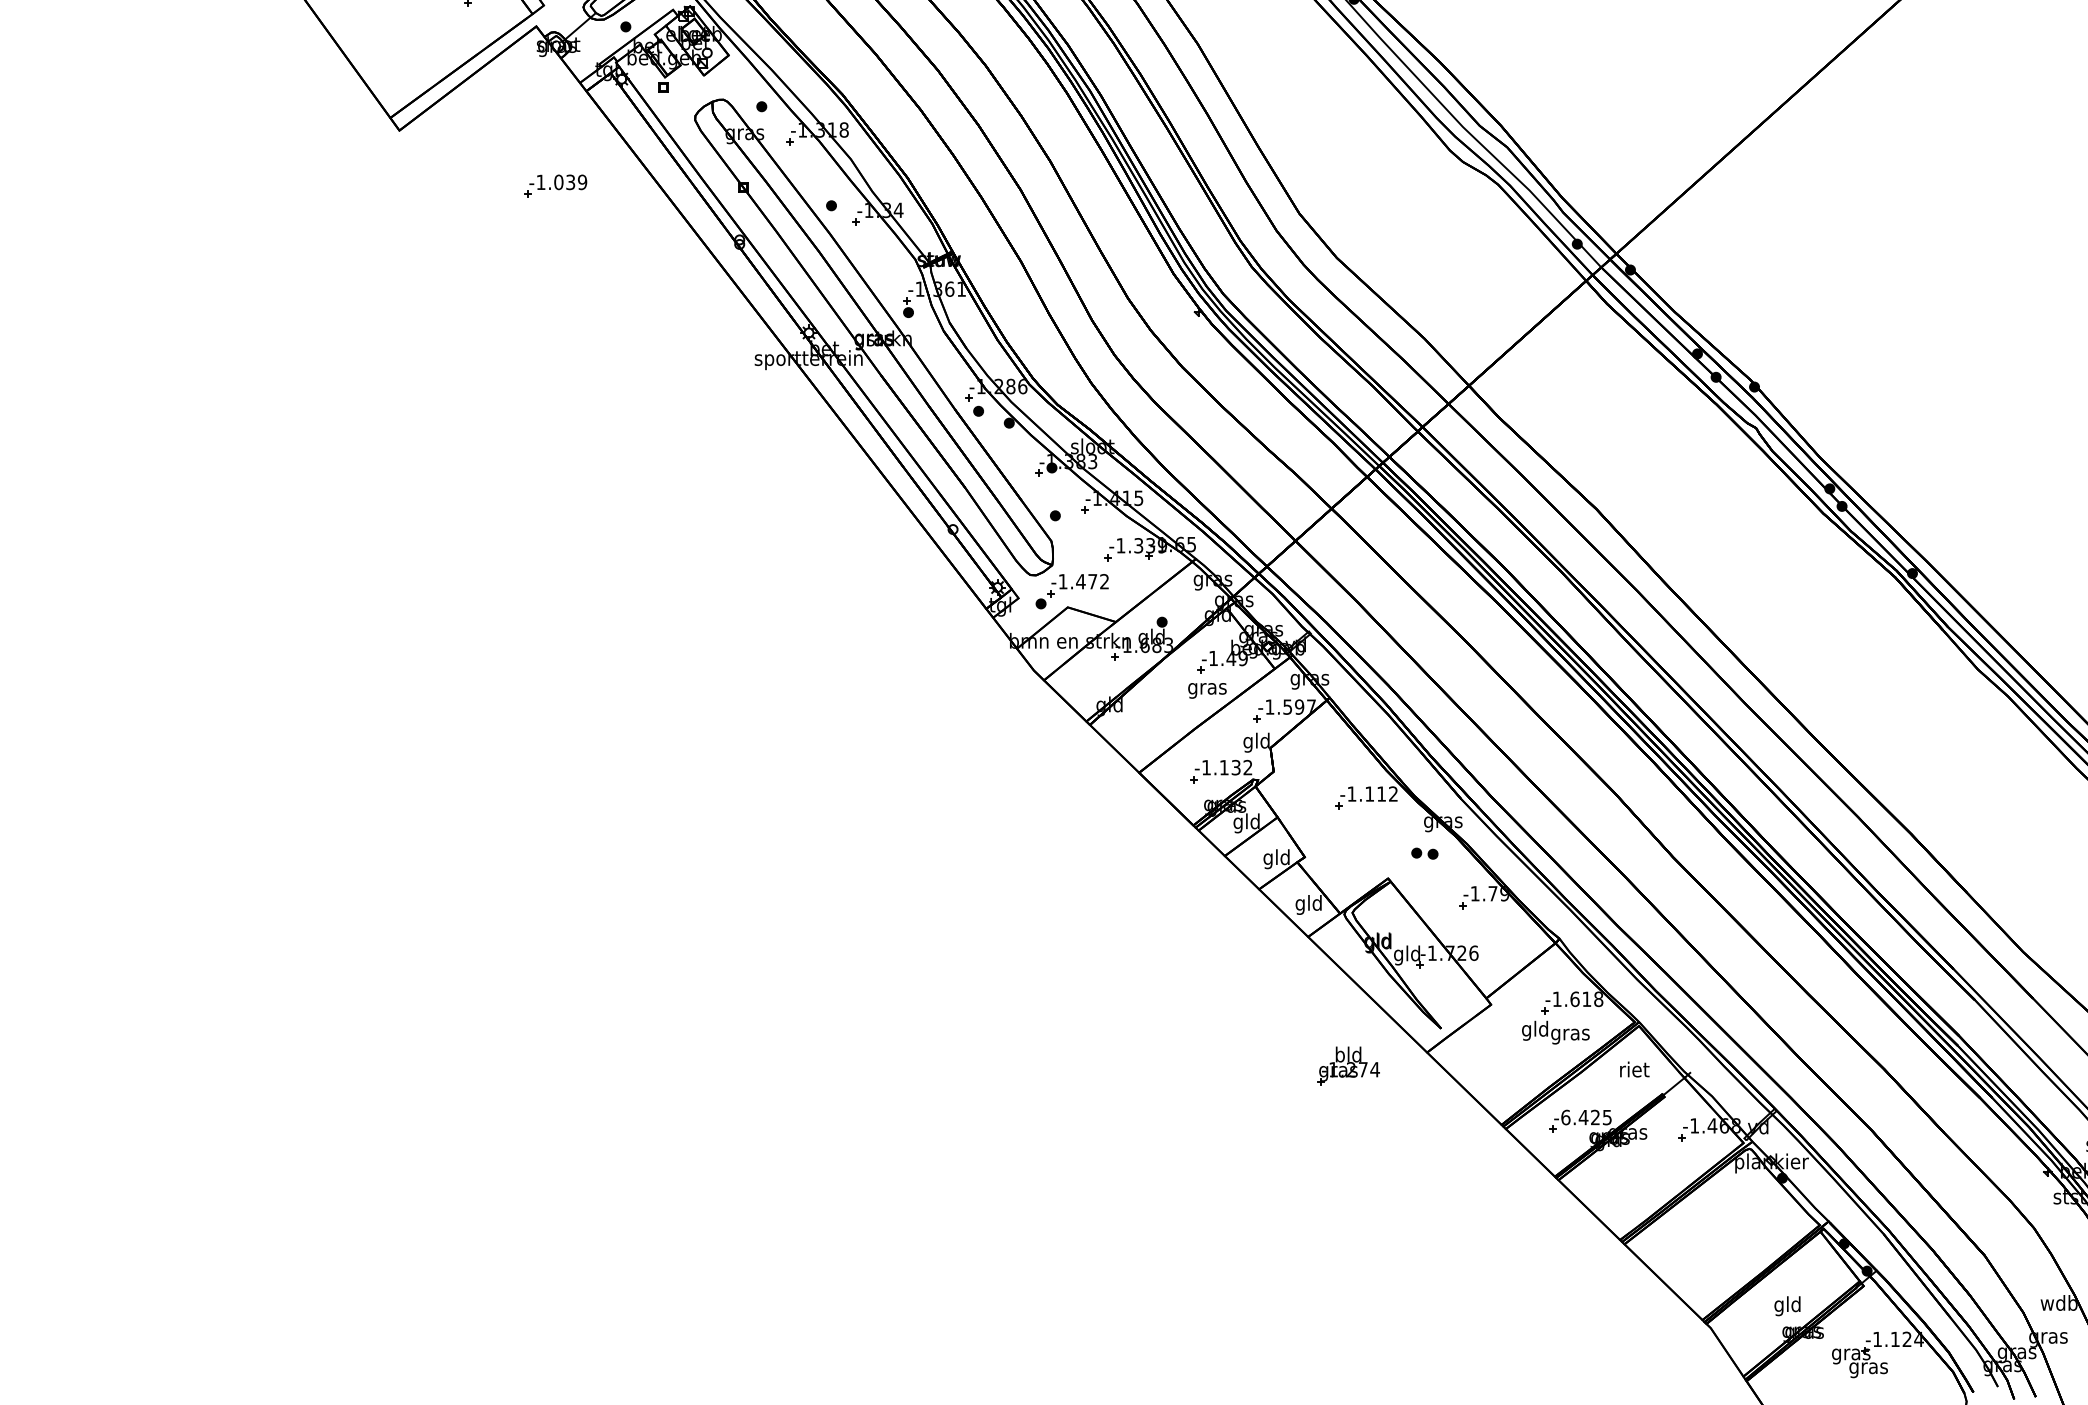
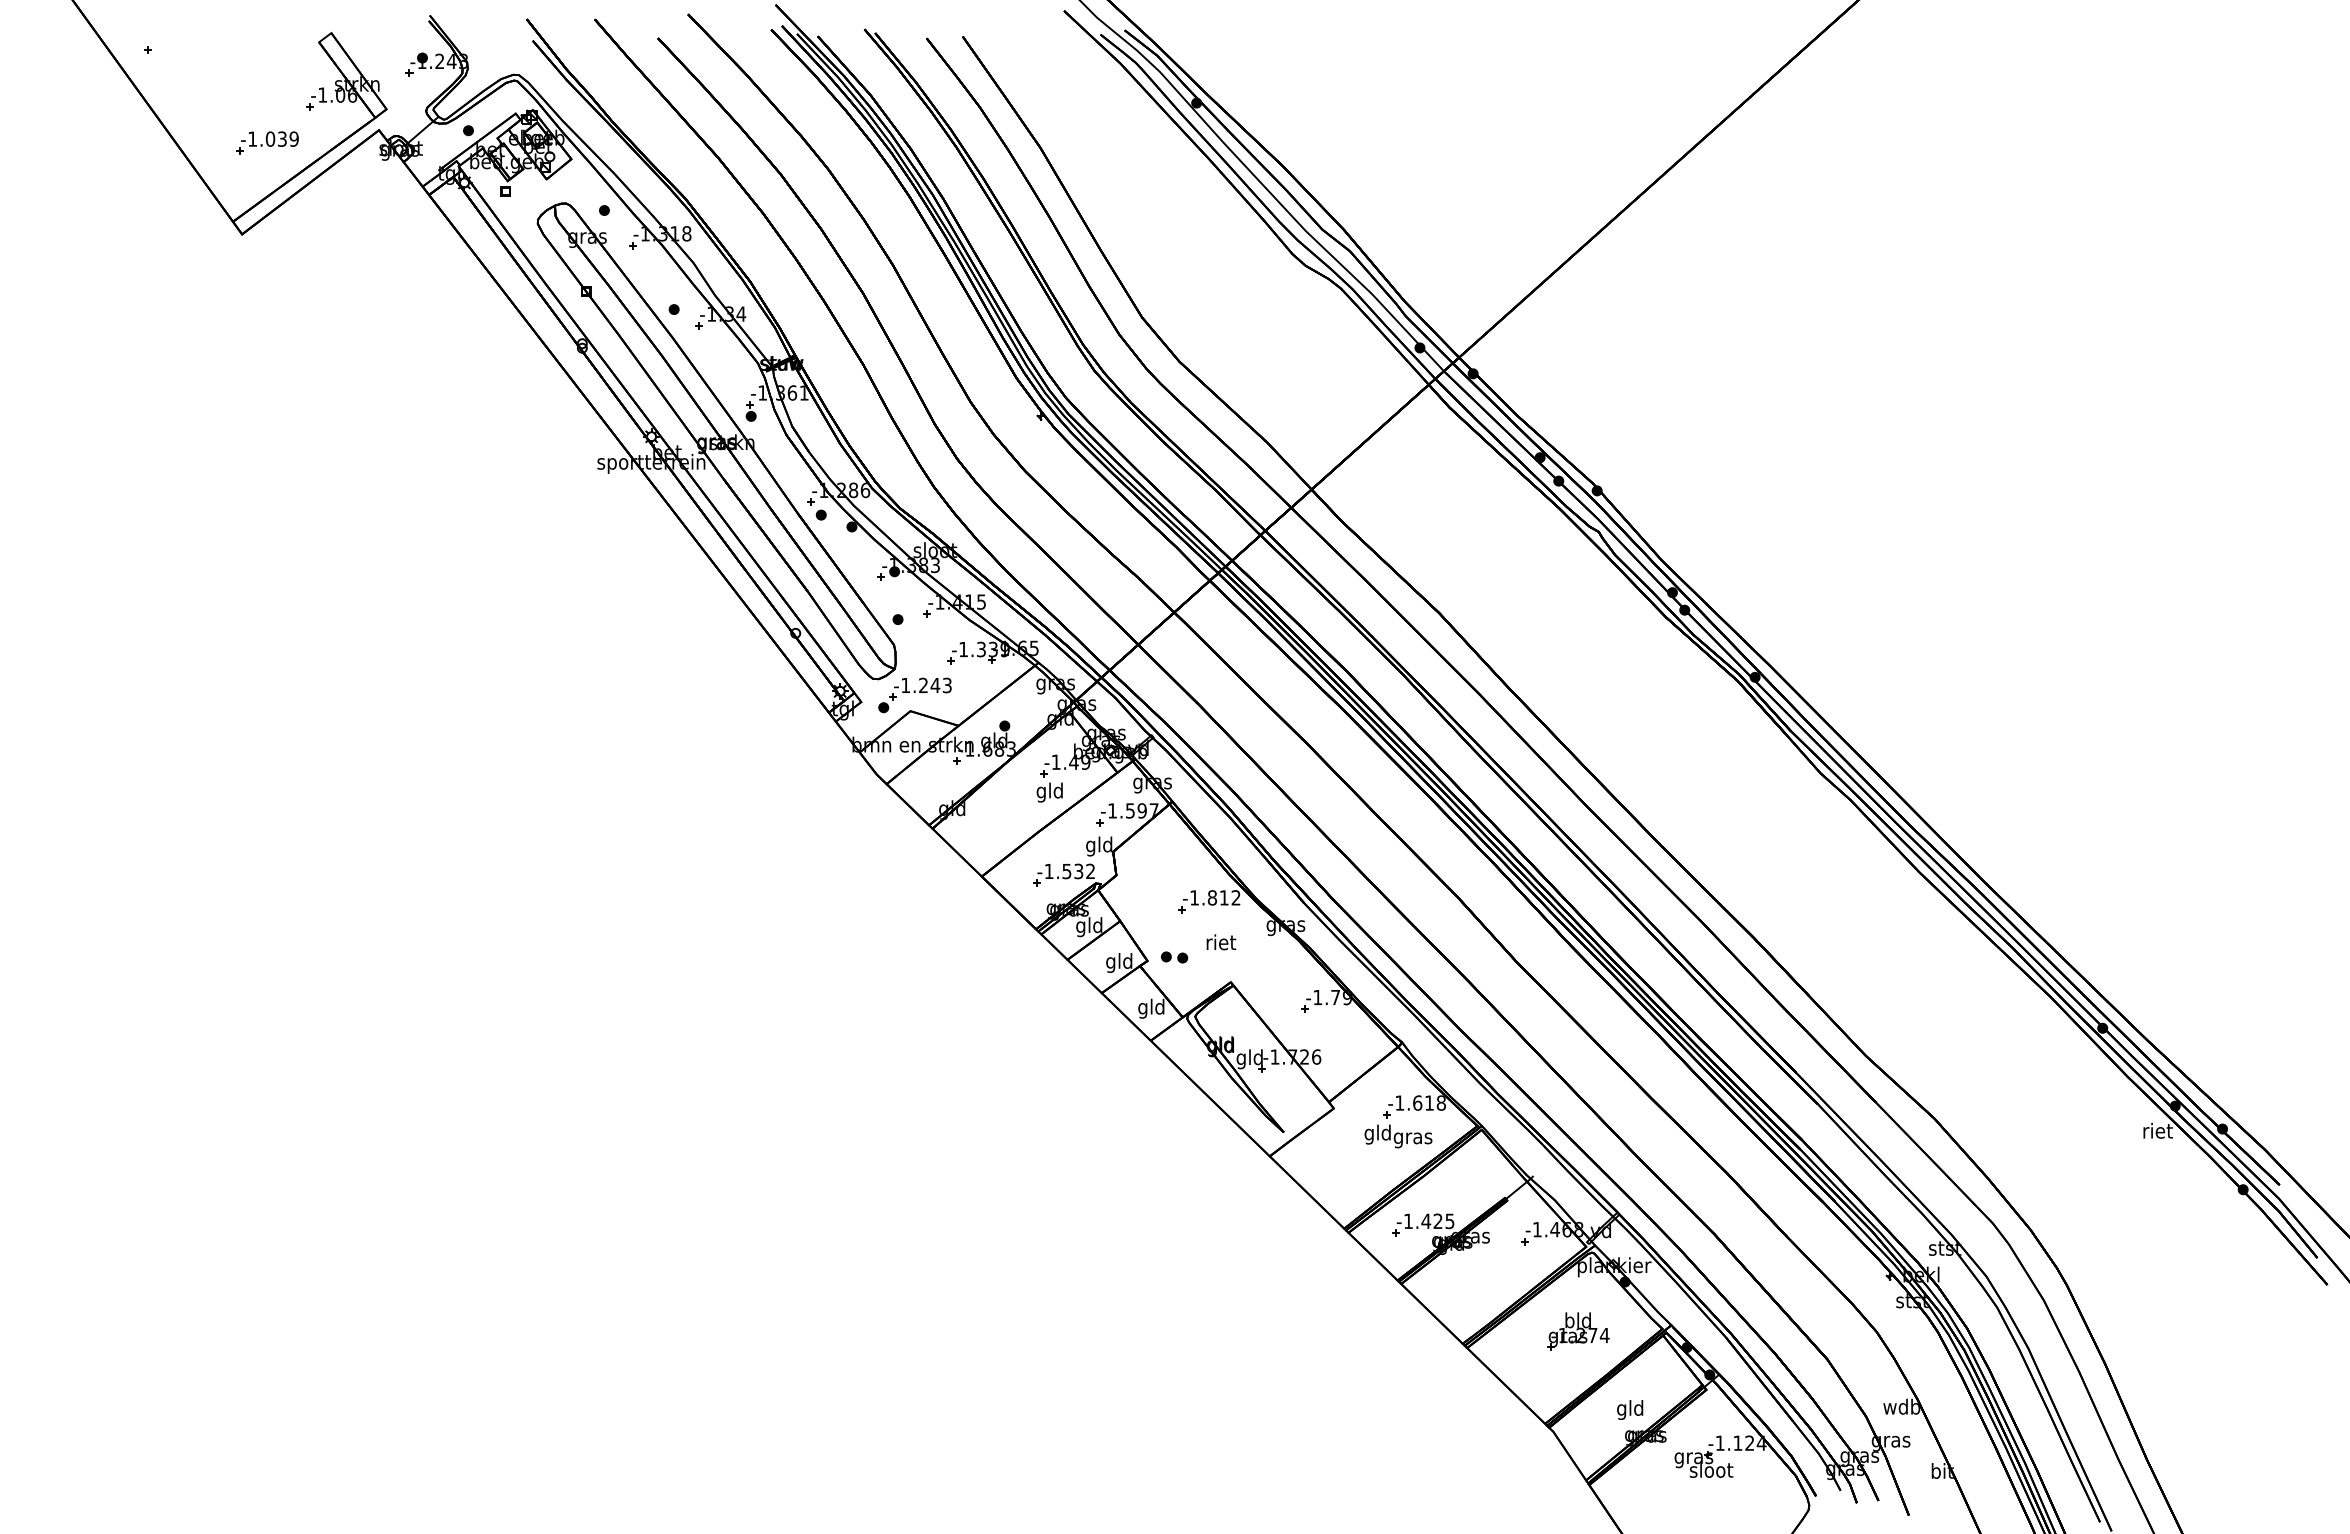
part: (555, 185) -> (267, 142), moved
text: (1091, 581) -> (934, 685), -1.472 -> -1.243
text: (1206, 688) -> (1049, 792), gras -> gld
text: (1223, 767) -> (1066, 871), -1.132 -> -1.532
text: (1369, 793) -> (1212, 897), -1.112 -> -1.812
part: (1424, 853) -> (1174, 957), moved
part: (1348, 1065) -> (1578, 1331), moved
text: (1634, 1069) -> (1221, 942), moved
text: (1565, 1117) -> (1408, 1221), -6.425 -> -1.425
text: (1868, 1368) -> (1711, 1472), gras -> sloot

